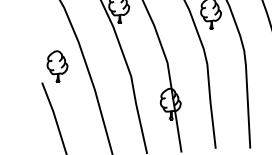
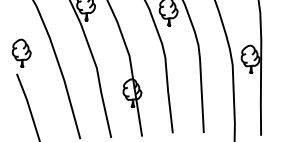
part: (57, 65) -> (21, 52), moved

